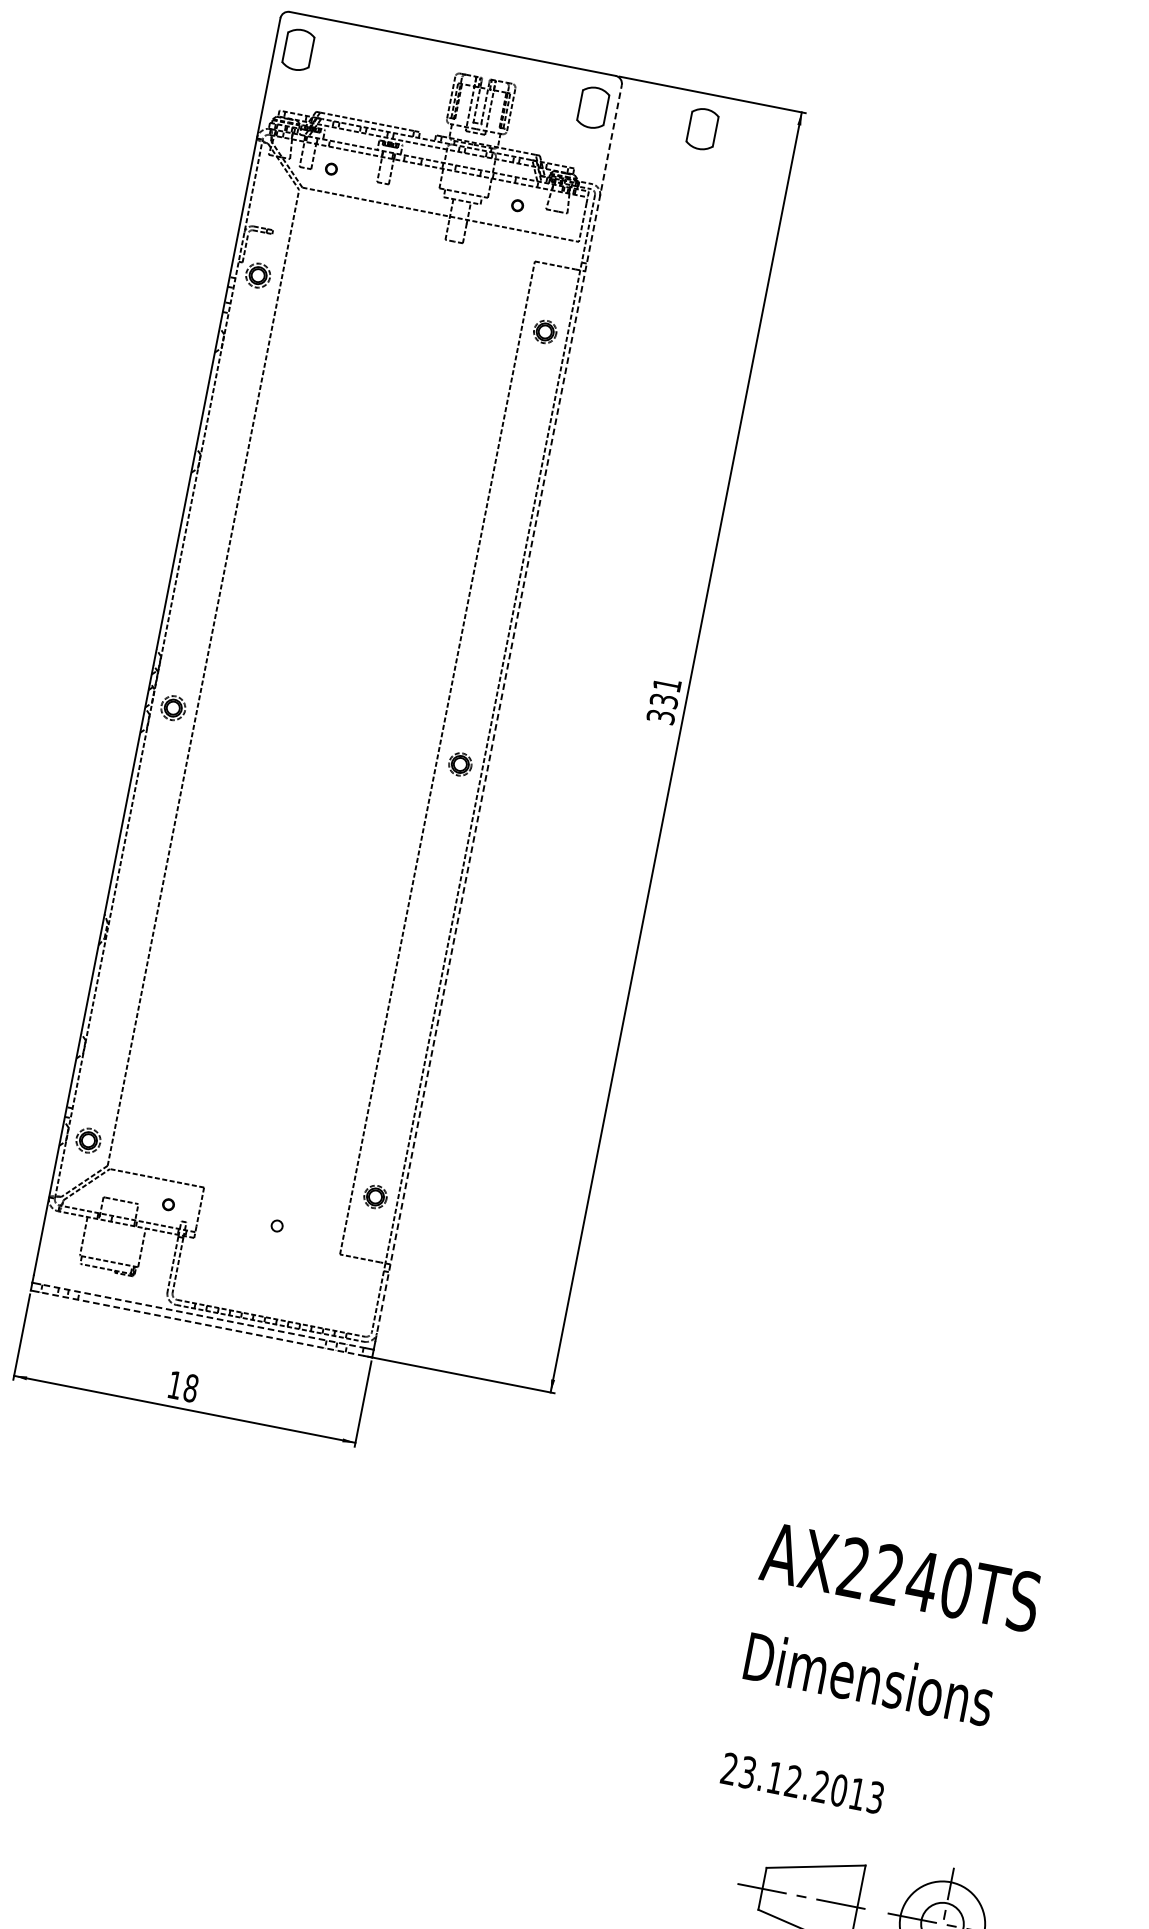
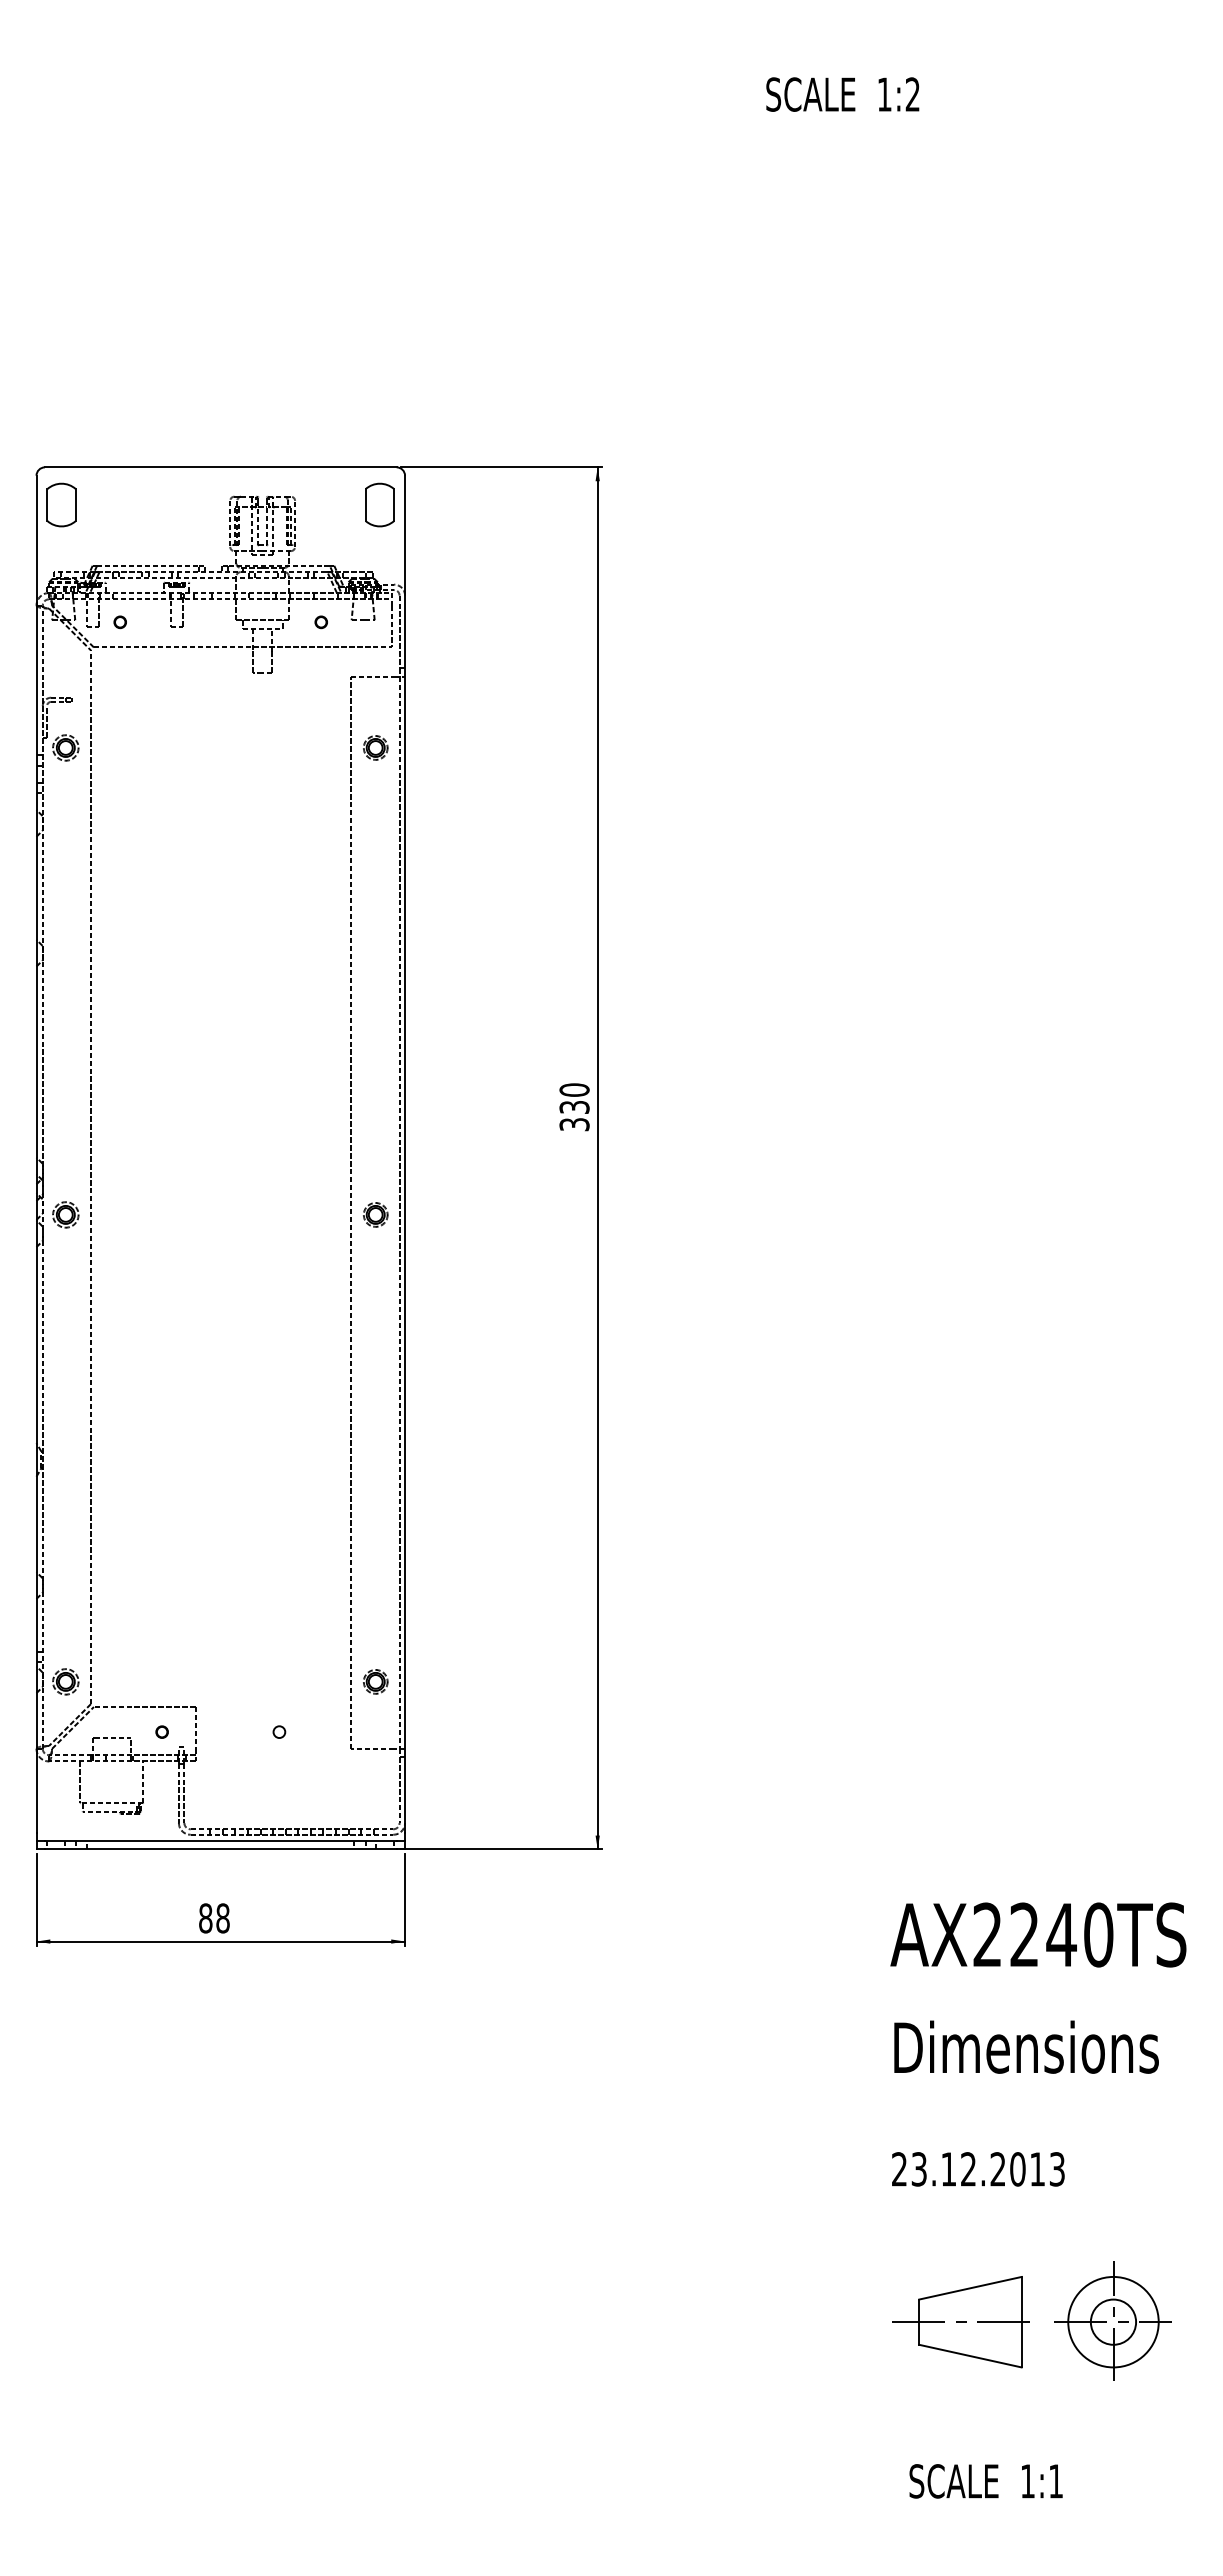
part: (702, 128) -> (497, 504), removed
text: (667, 684) -> (574, 1089), 331 -> 330
line: (499, 712) -> (405, 1153), dashed -> solid
line: (202, 1316) -> (220, 1841), dashed -> solid
line: (201, 1324) -> (220, 1849), dashed -> solid
text: (174, 1385) -> (205, 1918), 18 -> 88
text: (881, 1678) -> (1038, 2044), moved

